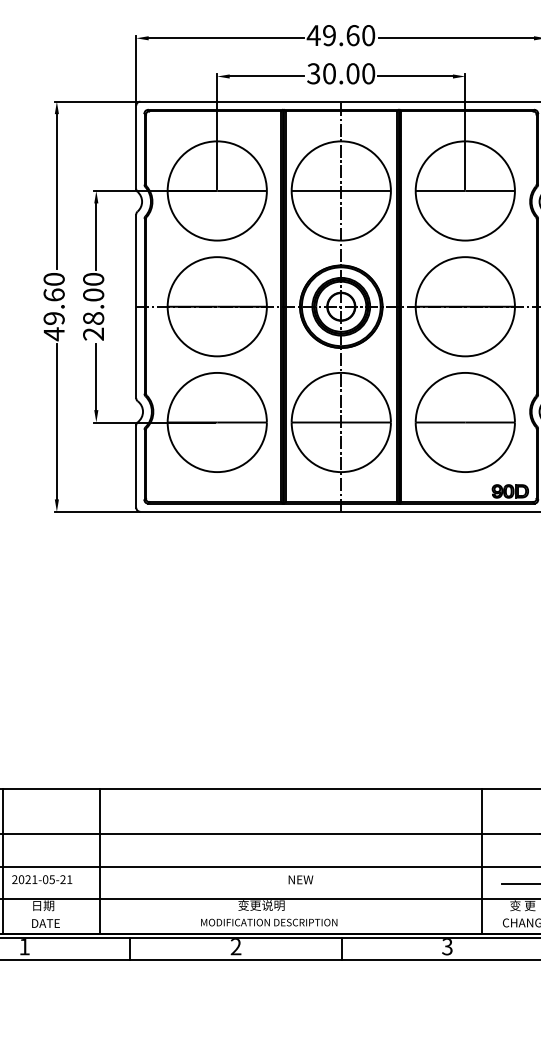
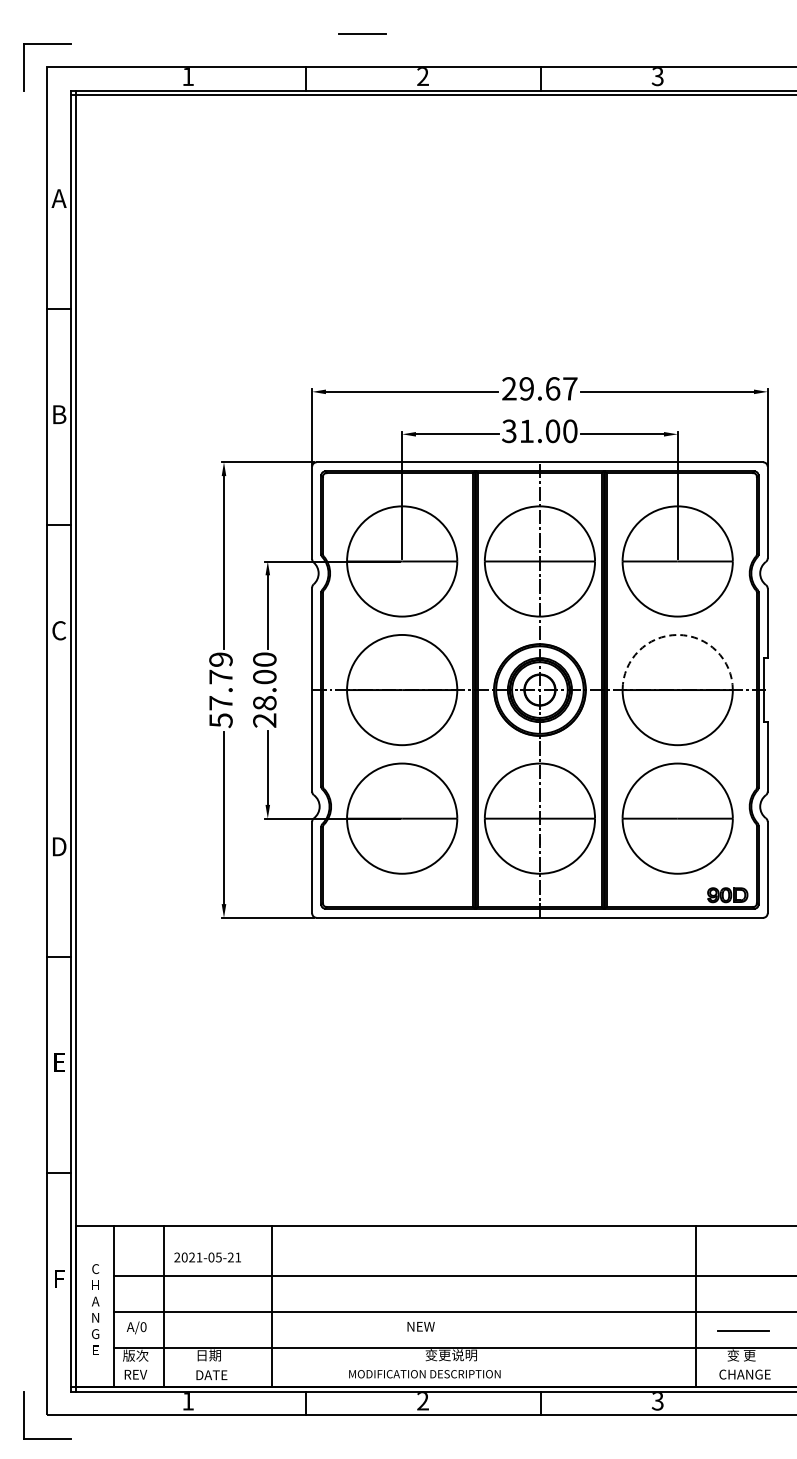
text: (340, 35) -> (539, 388), 49.60 -> 29.67
text: (329, 73) -> (526, 431), 30.00 -> 31.00
arc: (465, 256) -> (677, 634), solid -> dashed
text: (53, 307) -> (220, 690), 49.60 -> 57.79
text: (42, 879) -> (207, 1257), moved
text: (300, 879) -> (420, 1326), moved
text: (268, 922) -> (424, 1374), moved

